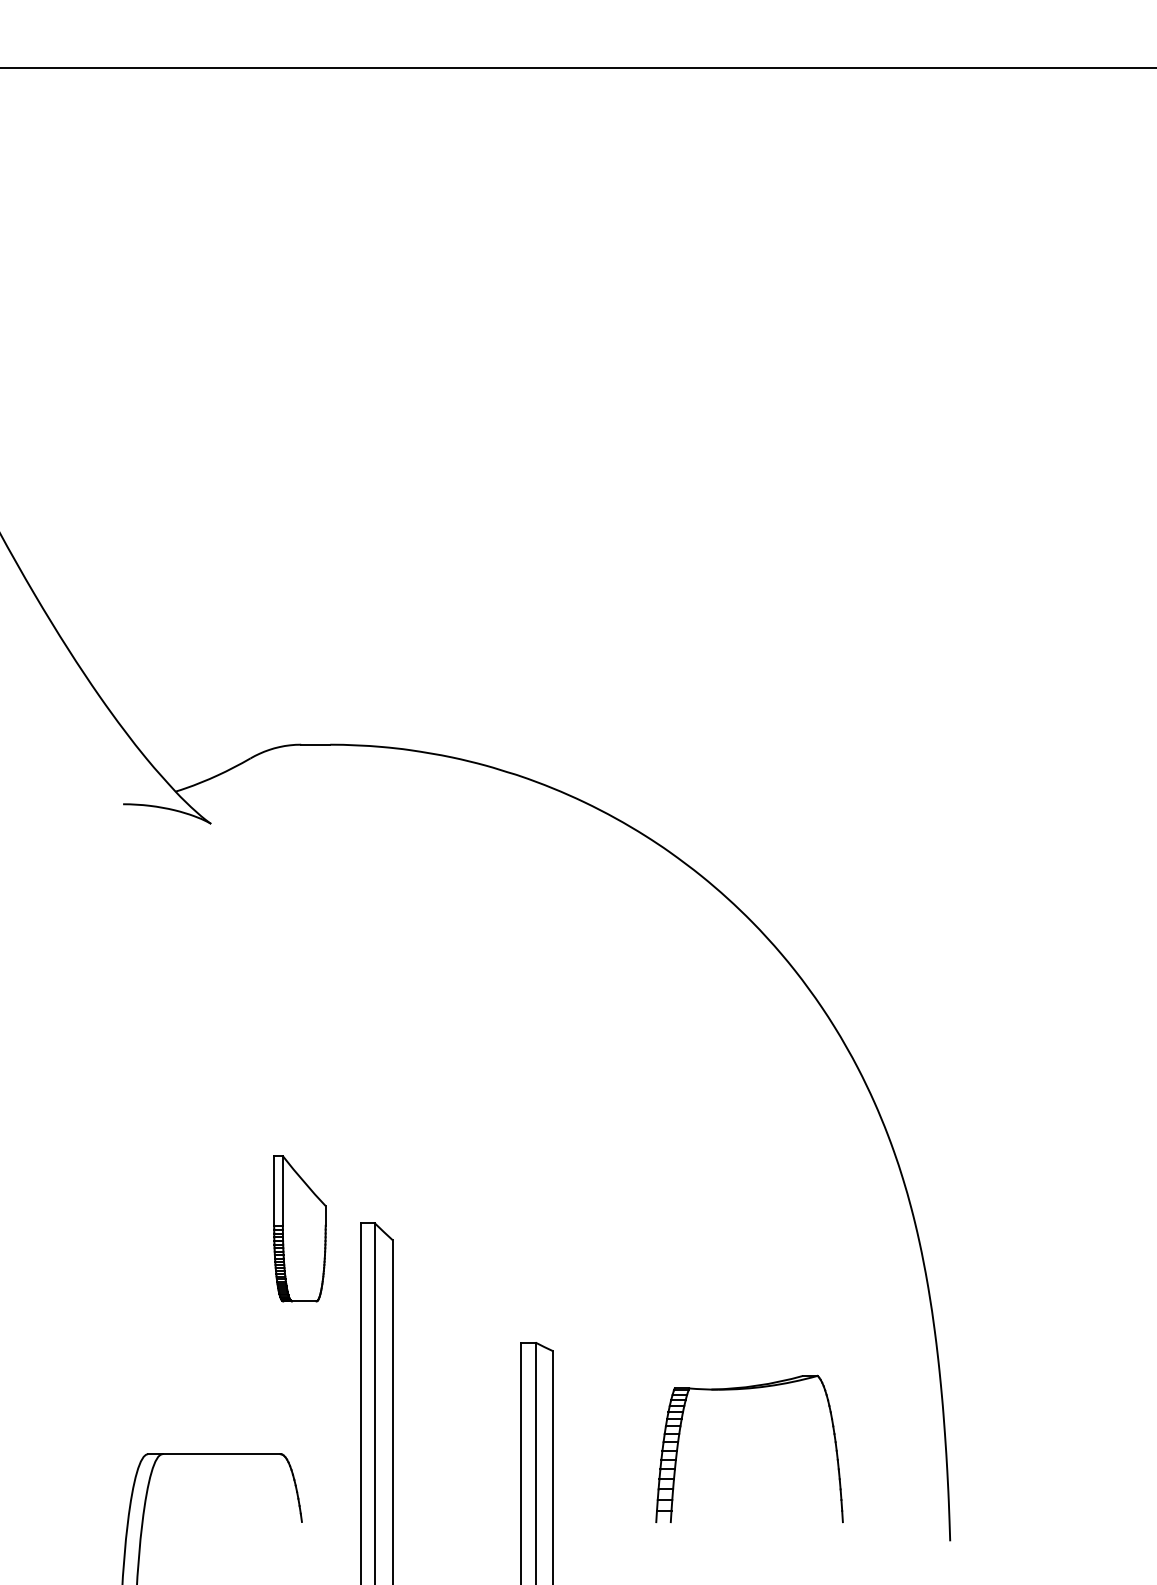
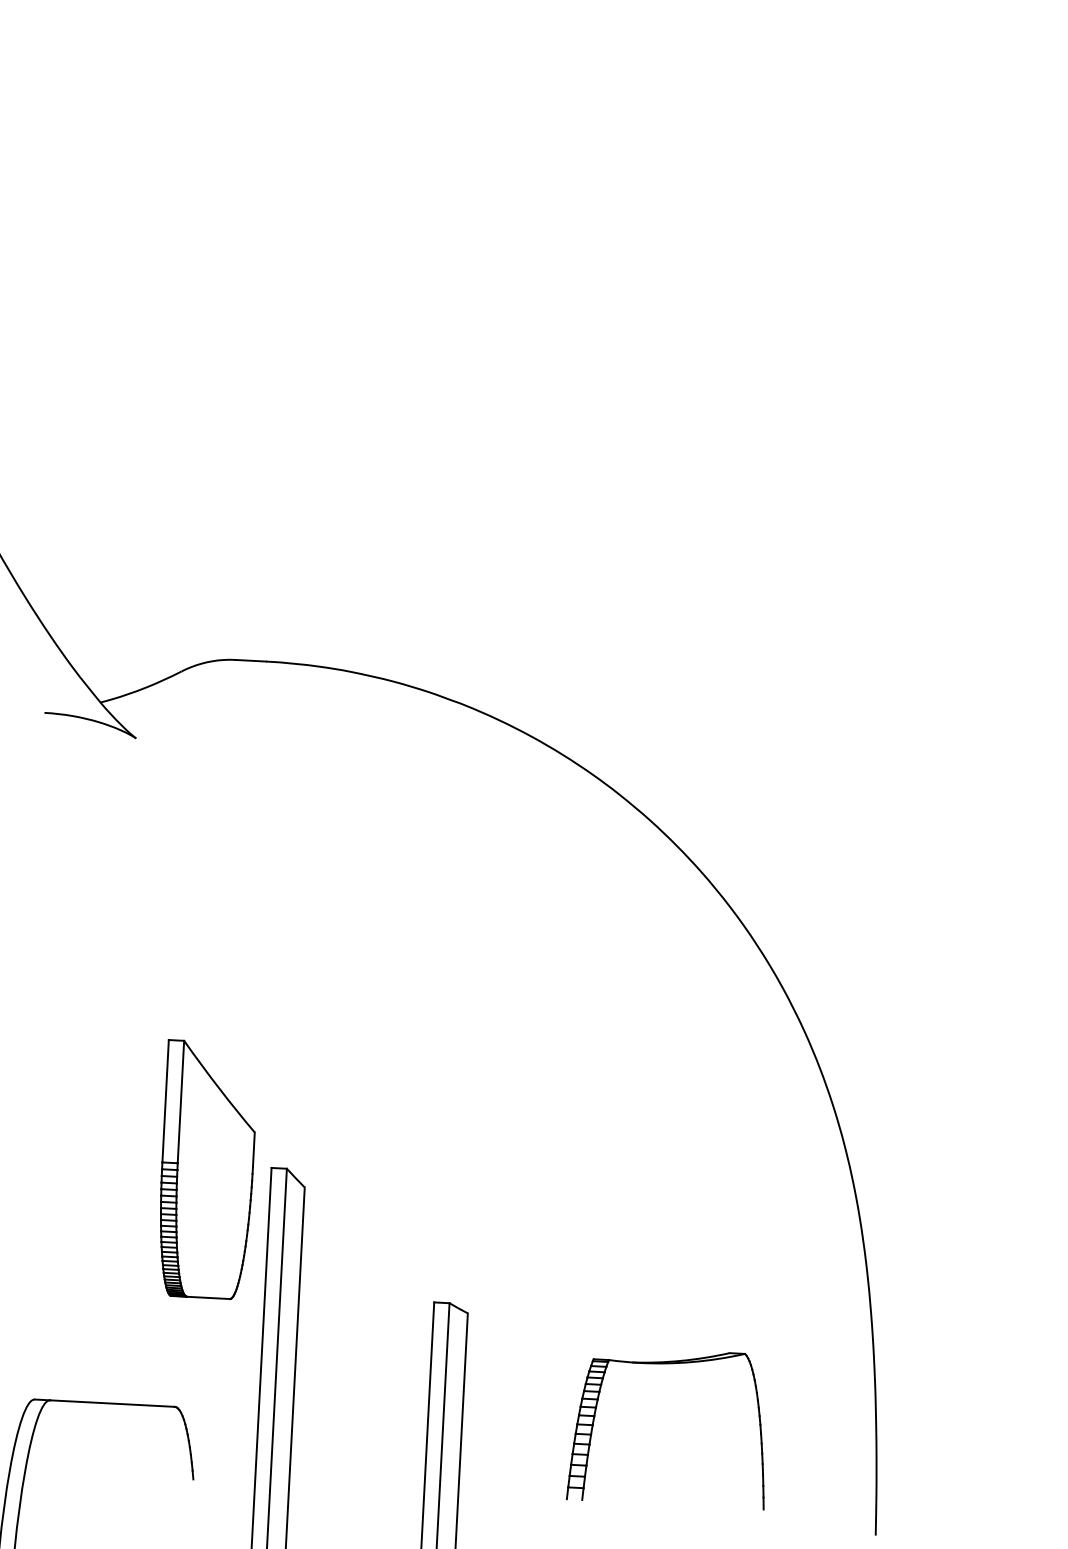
part: (299, 1228) -> (206, 1169), size x1.67

